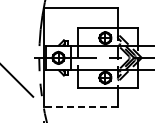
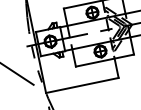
line: (80, 107) -> (82, 85), dashed -> solid

